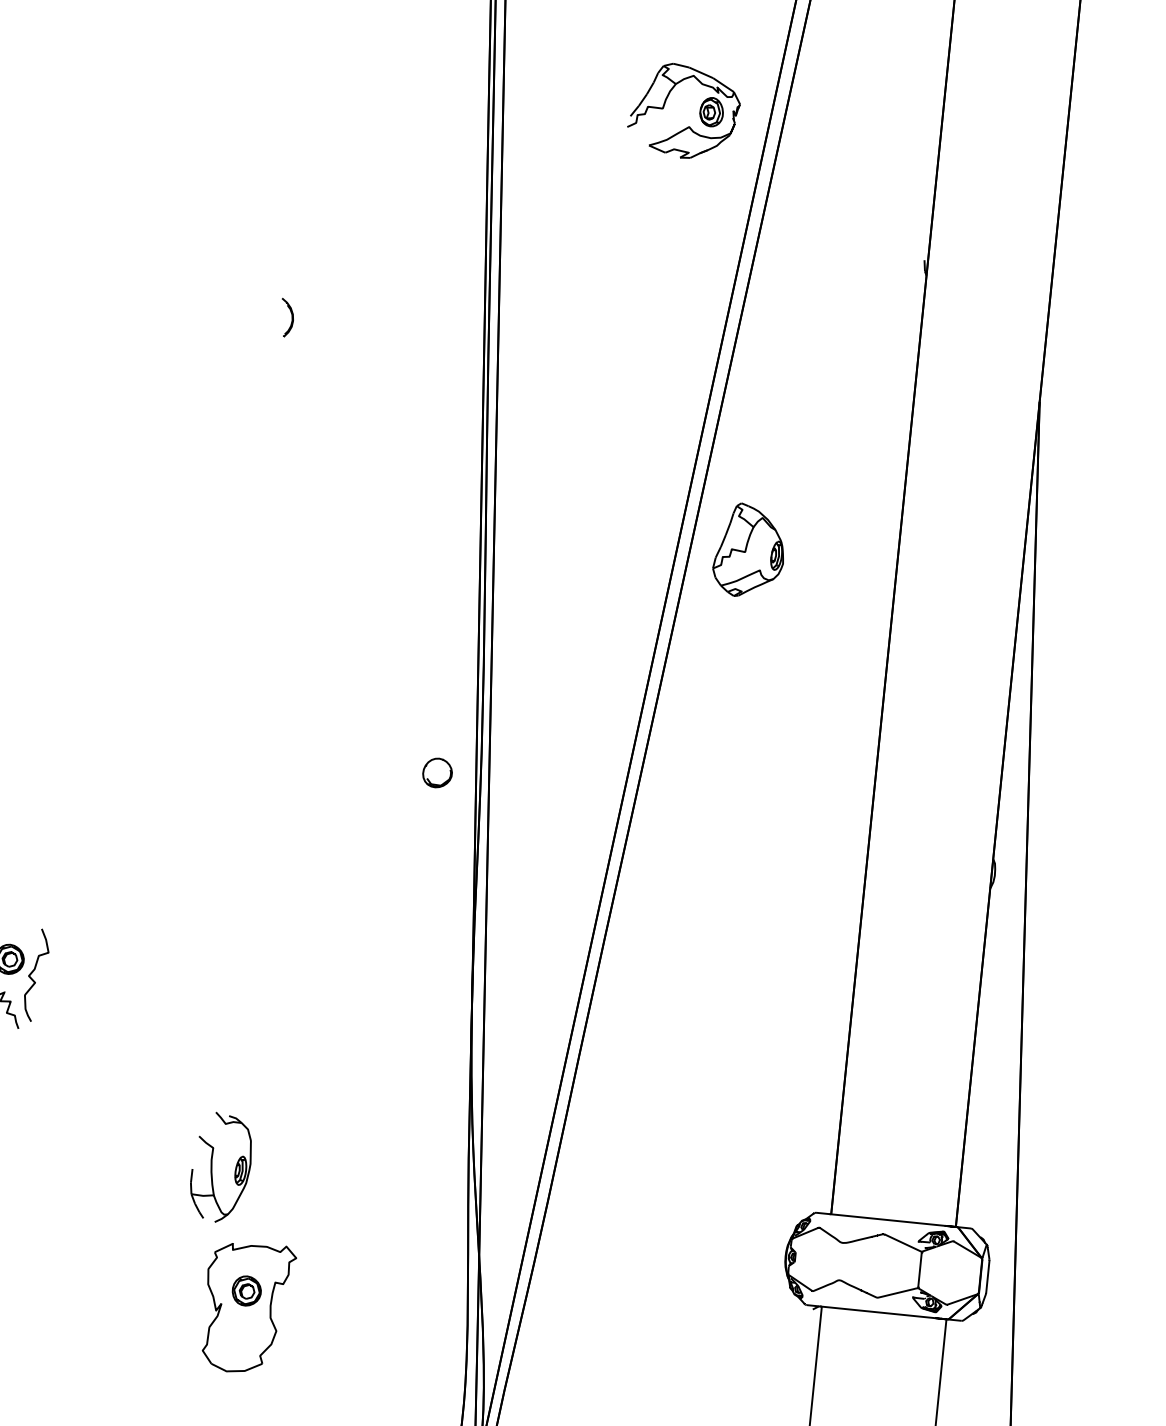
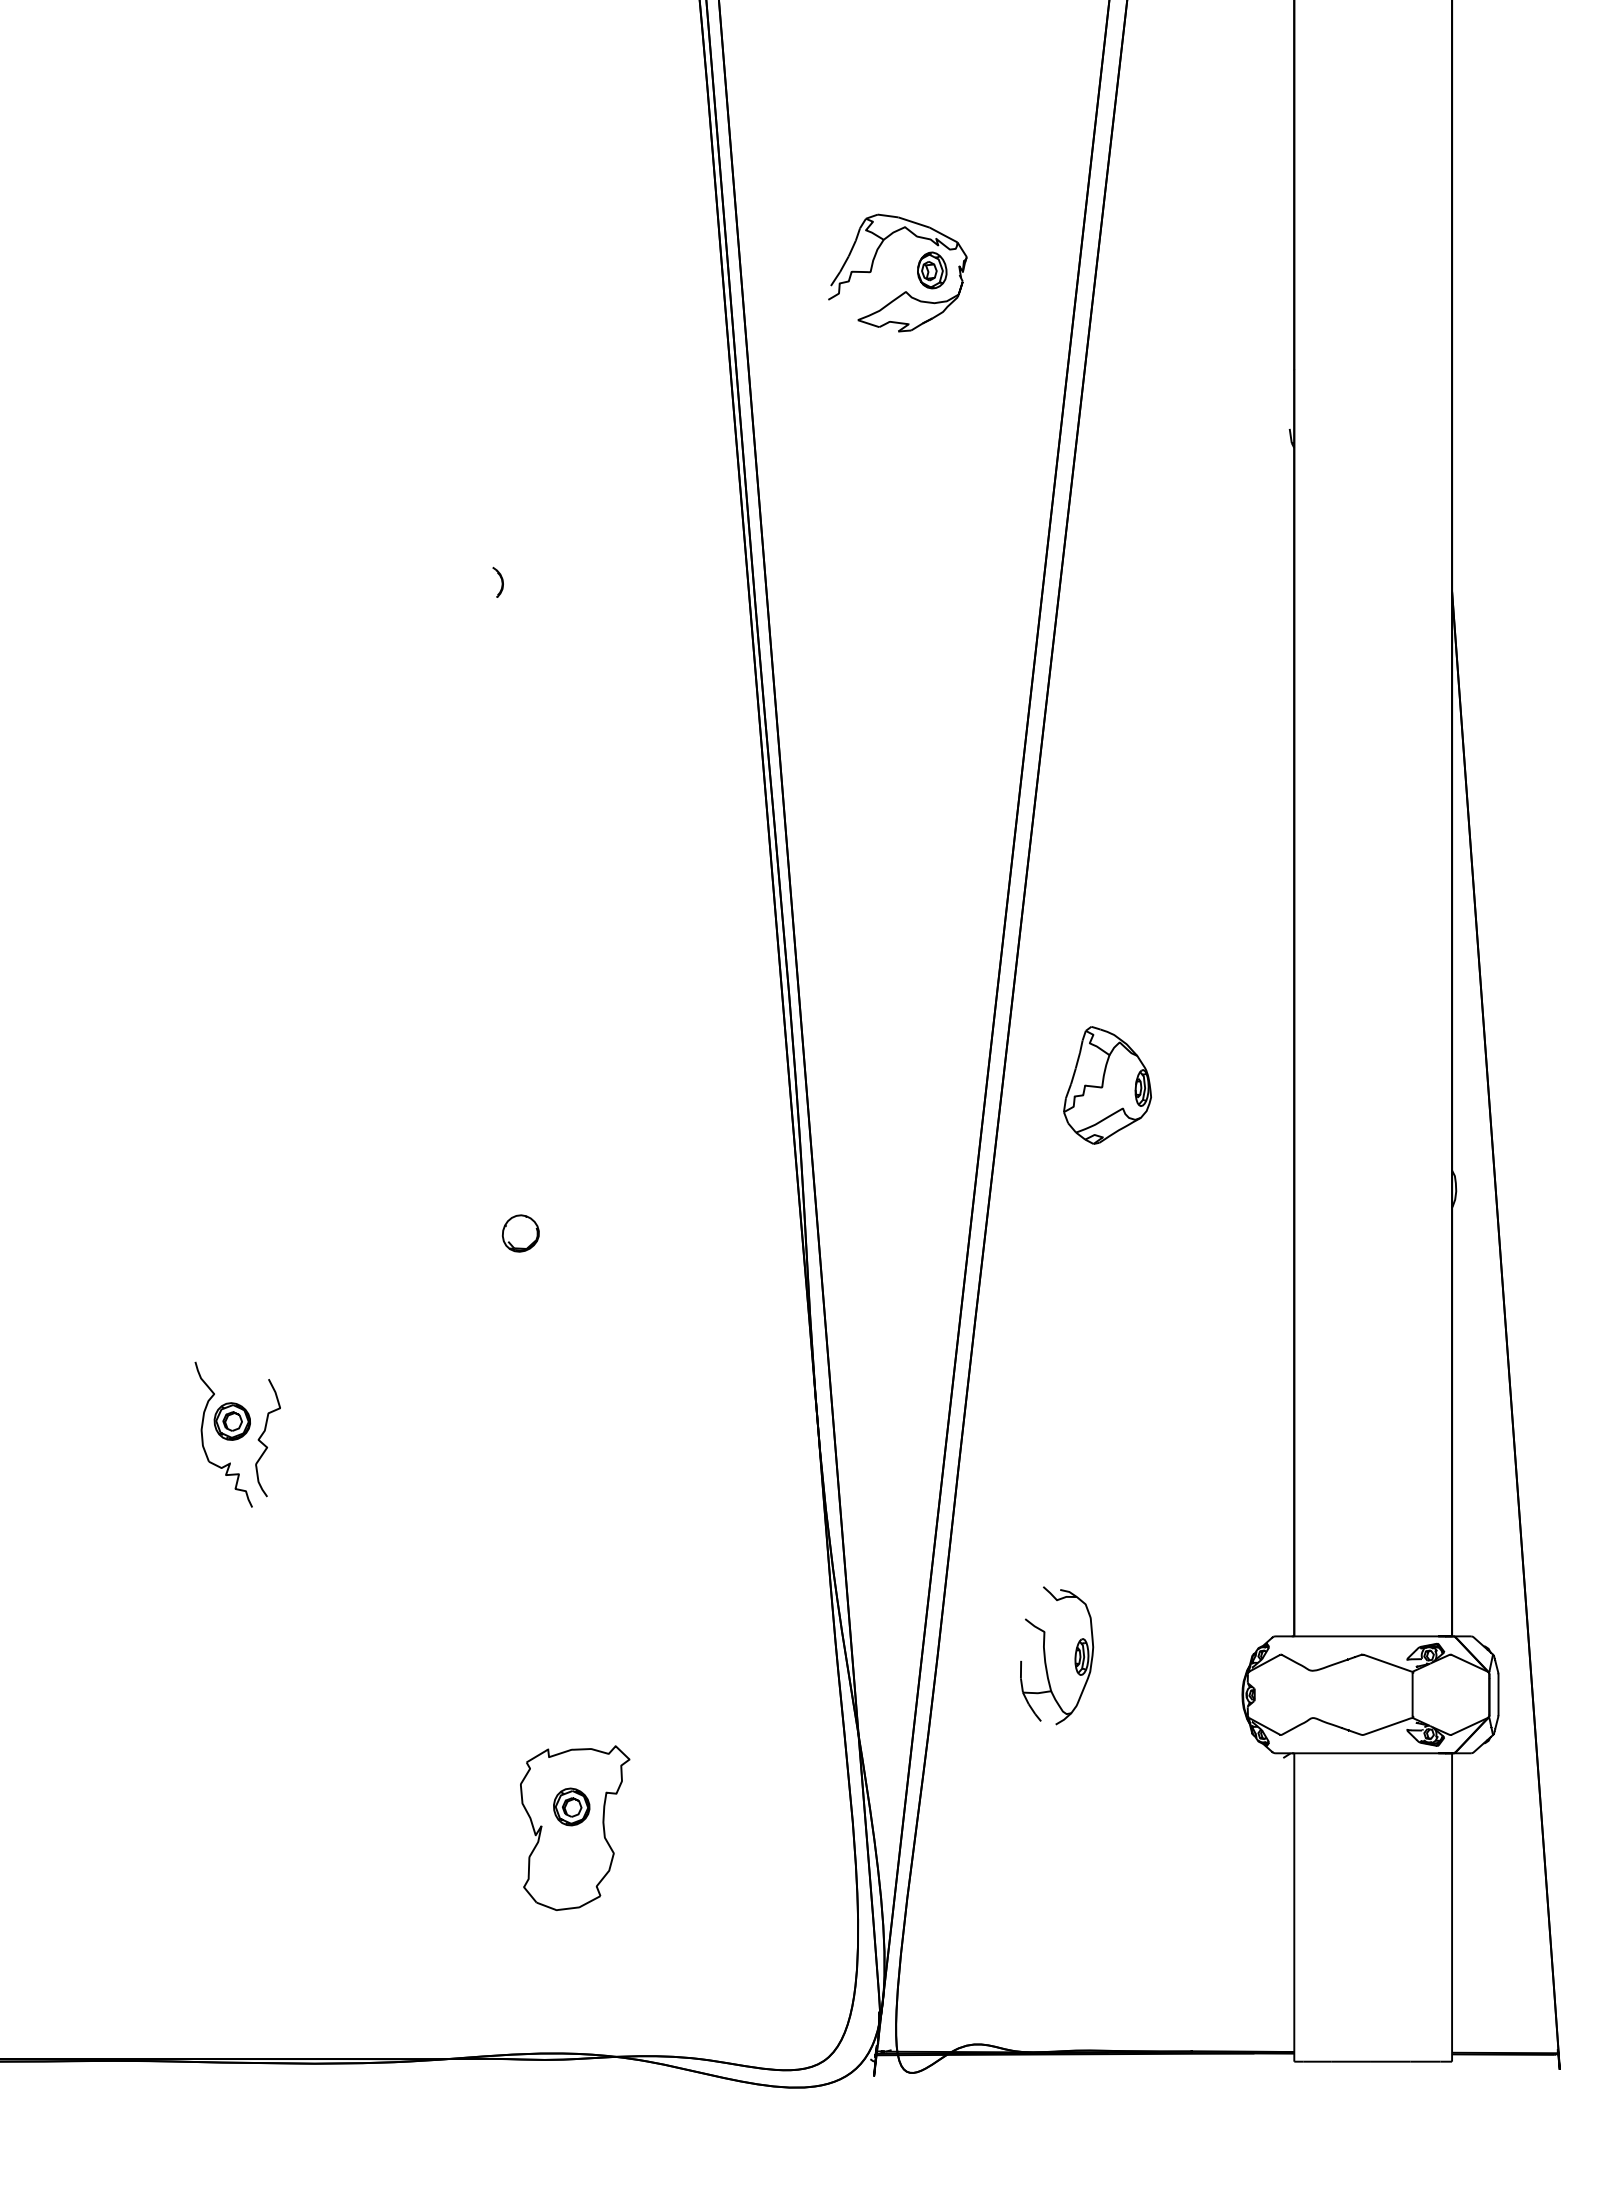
part: (699, 112) -> (917, 272), moved
part: (286, 317) -> (497, 582), size x0.62
part: (749, 550) -> (1107, 1085), moved
part: (437, 772) -> (520, 1233), moved
part: (212, 1166) -> (1045, 1655), moved

